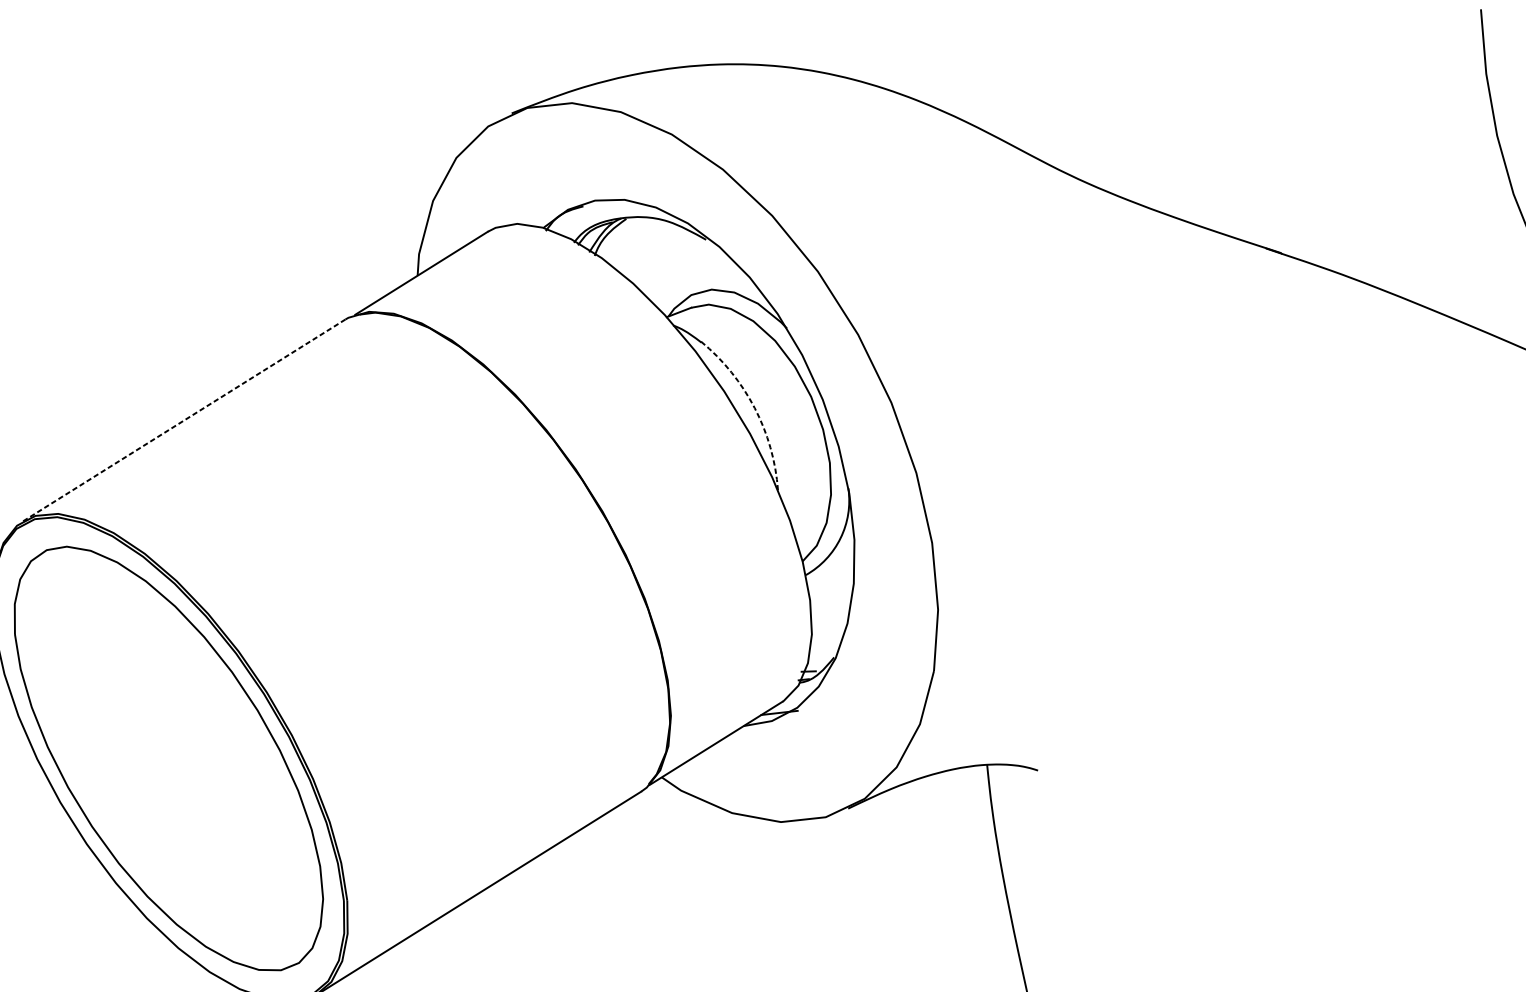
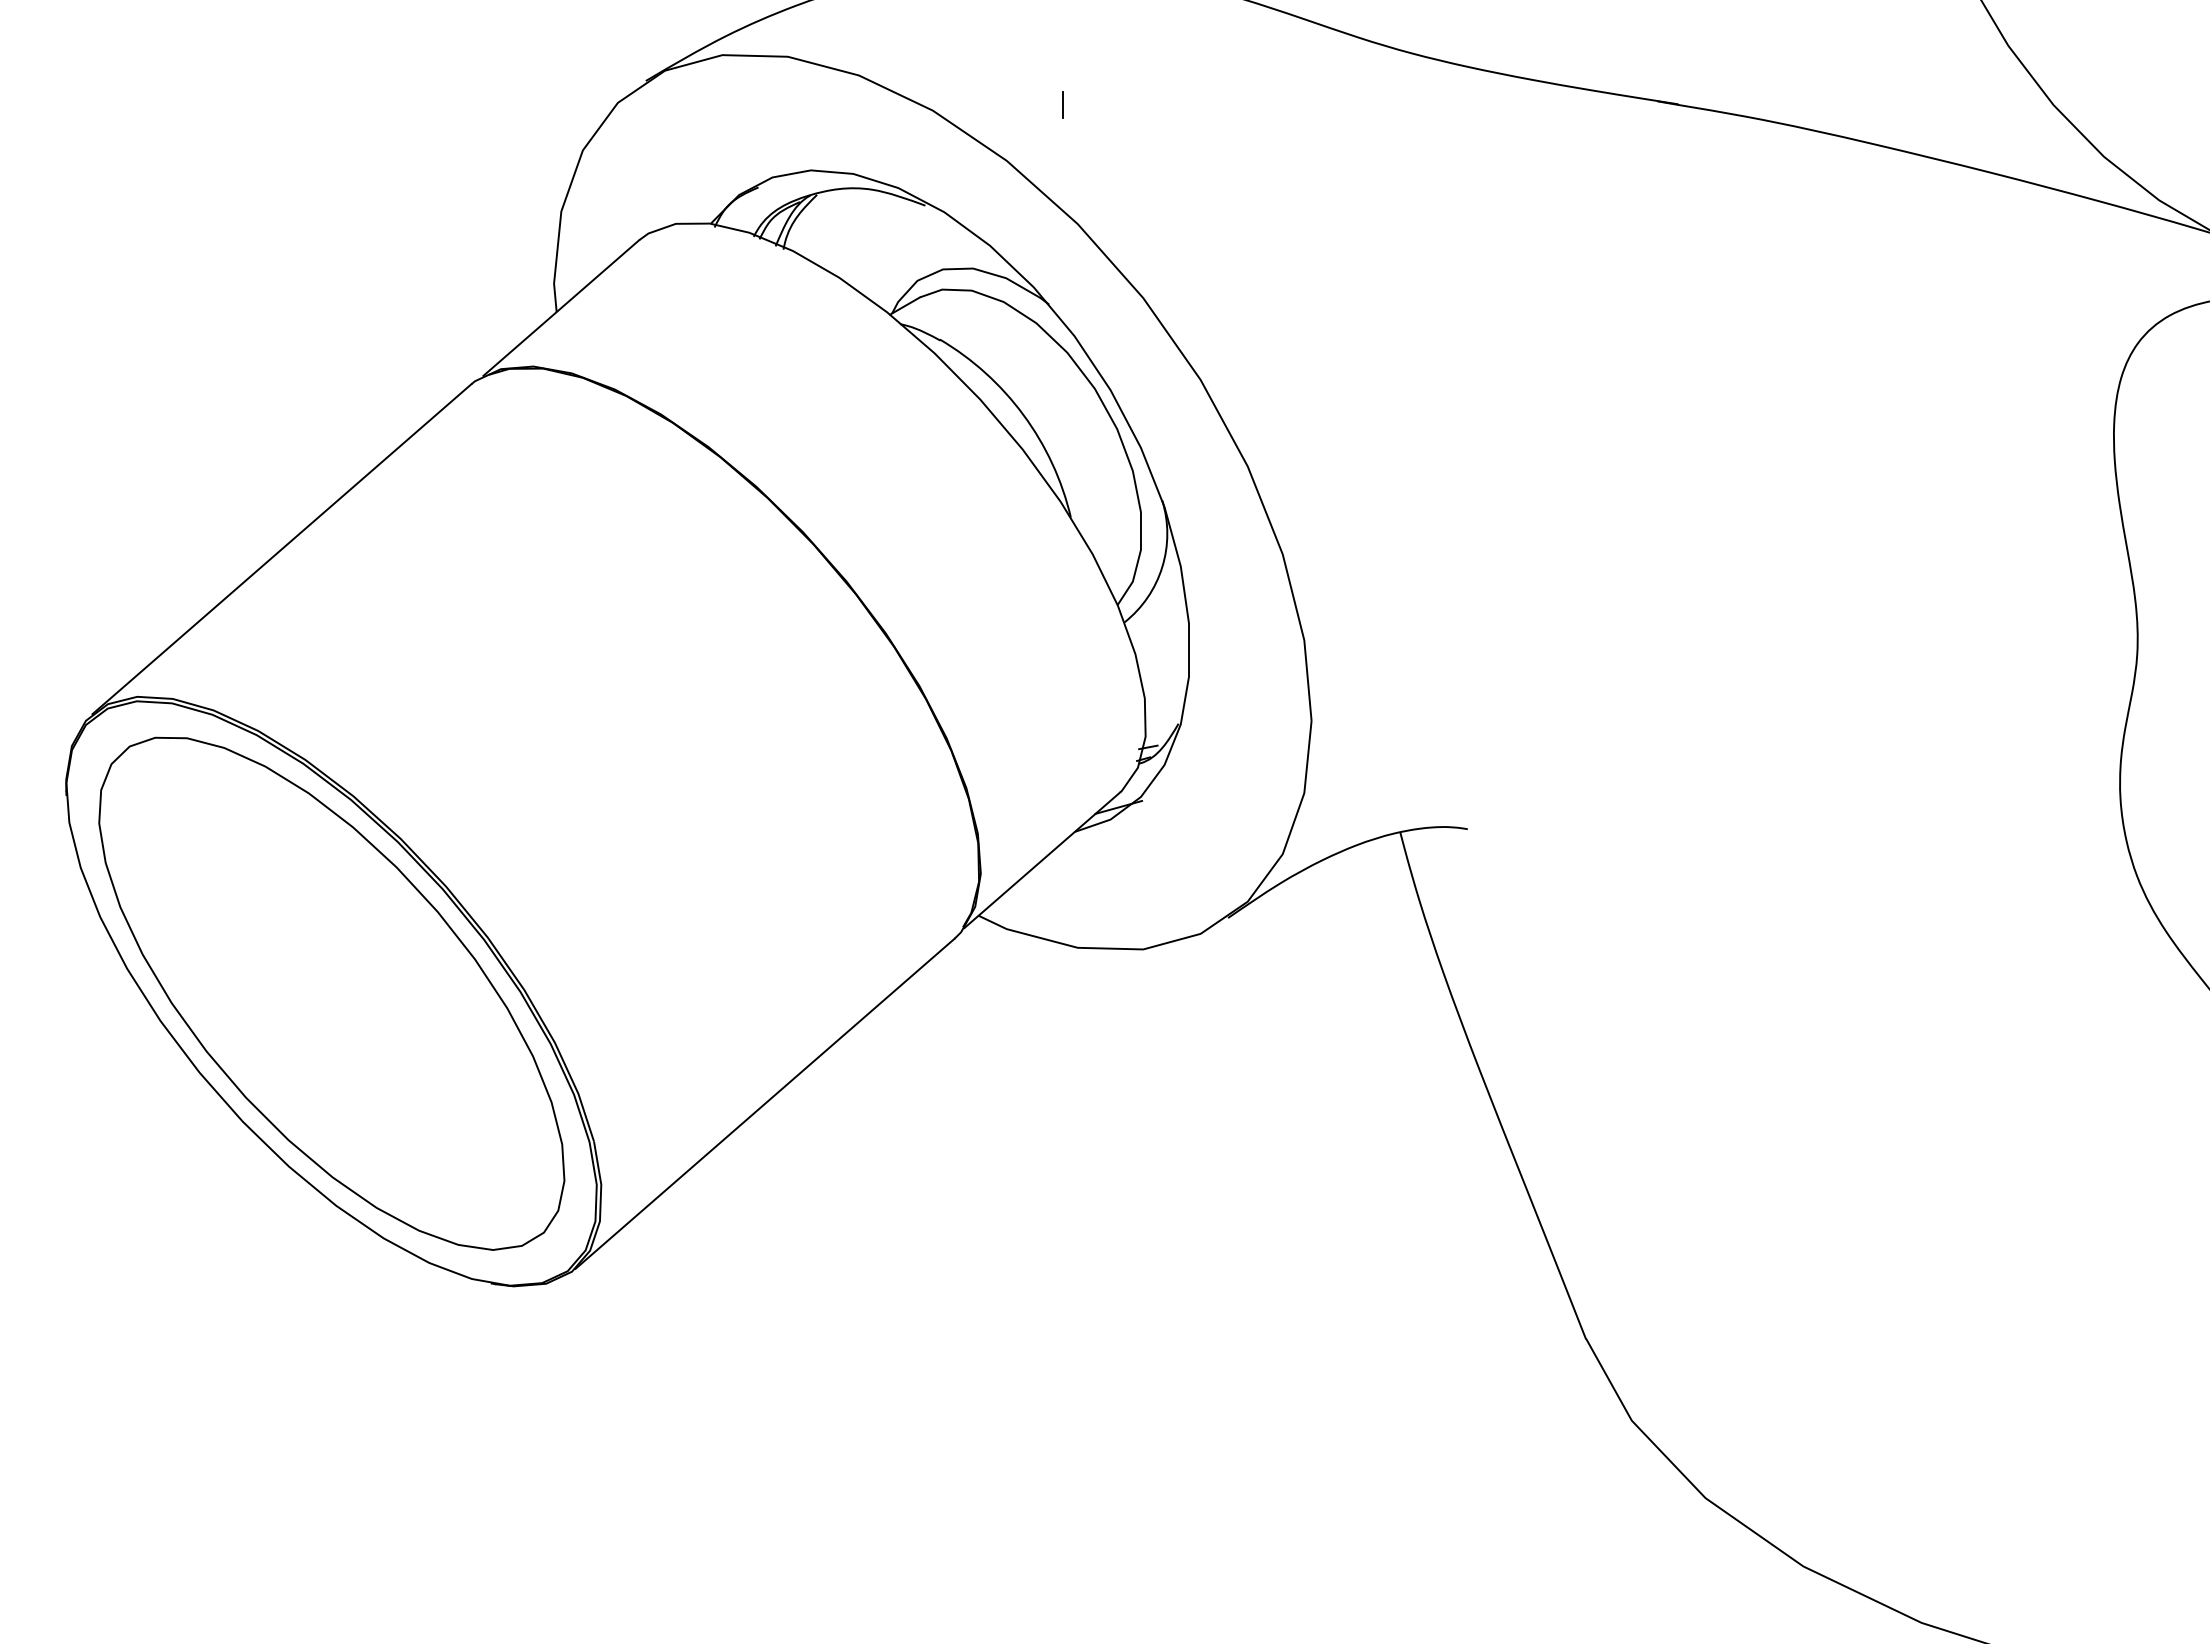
line: (820, 180) -> (1062, 104), added
arc: (754, 408) -> (1023, 415), dashed -> solid
line: (183, 420) -> (281, 549), dashed -> solid

